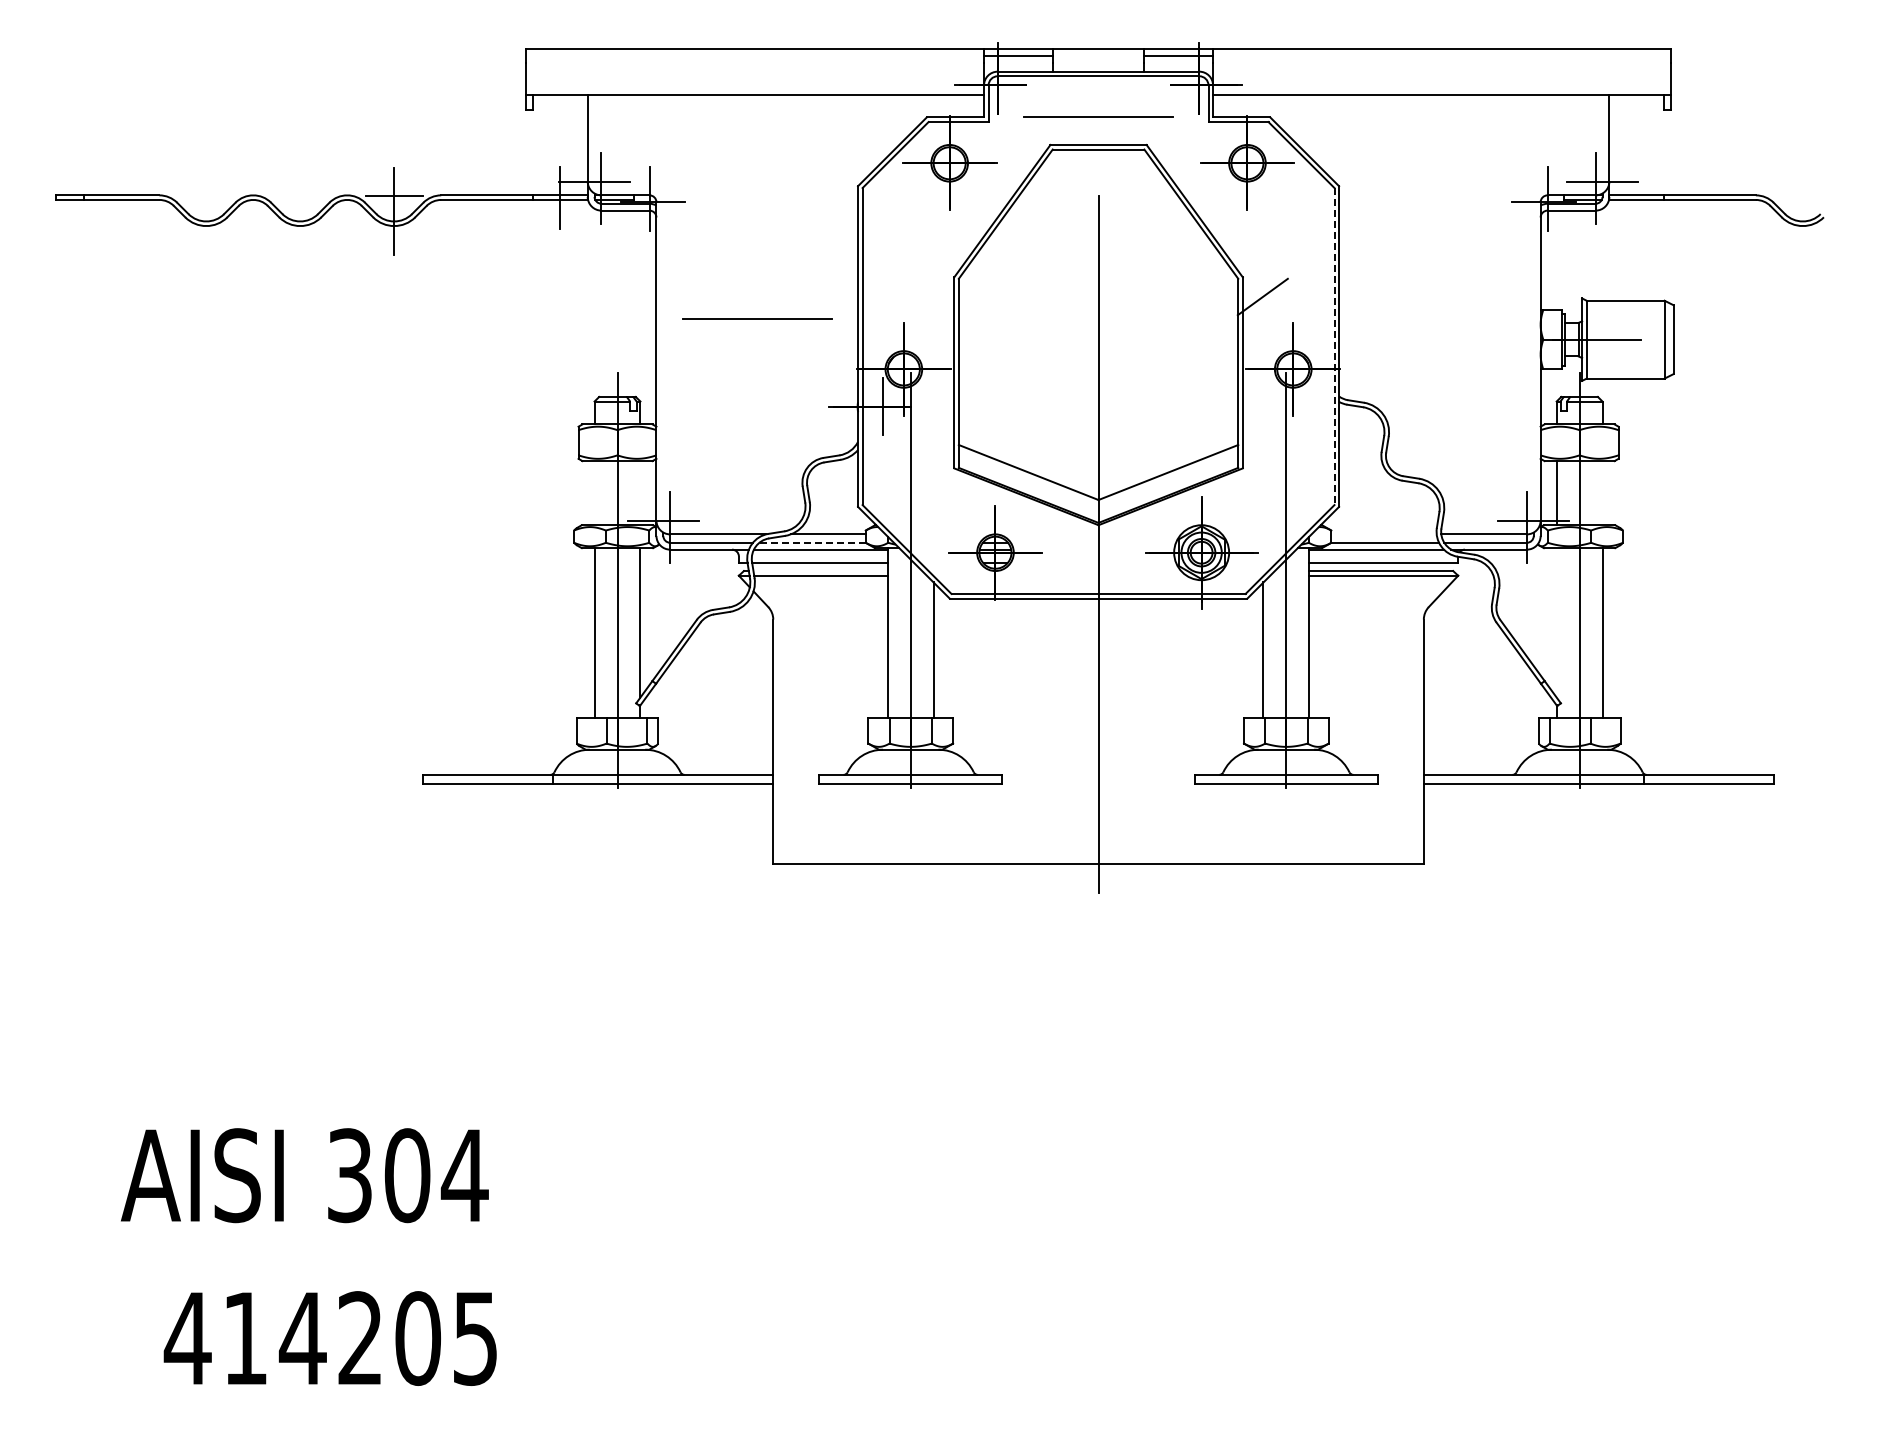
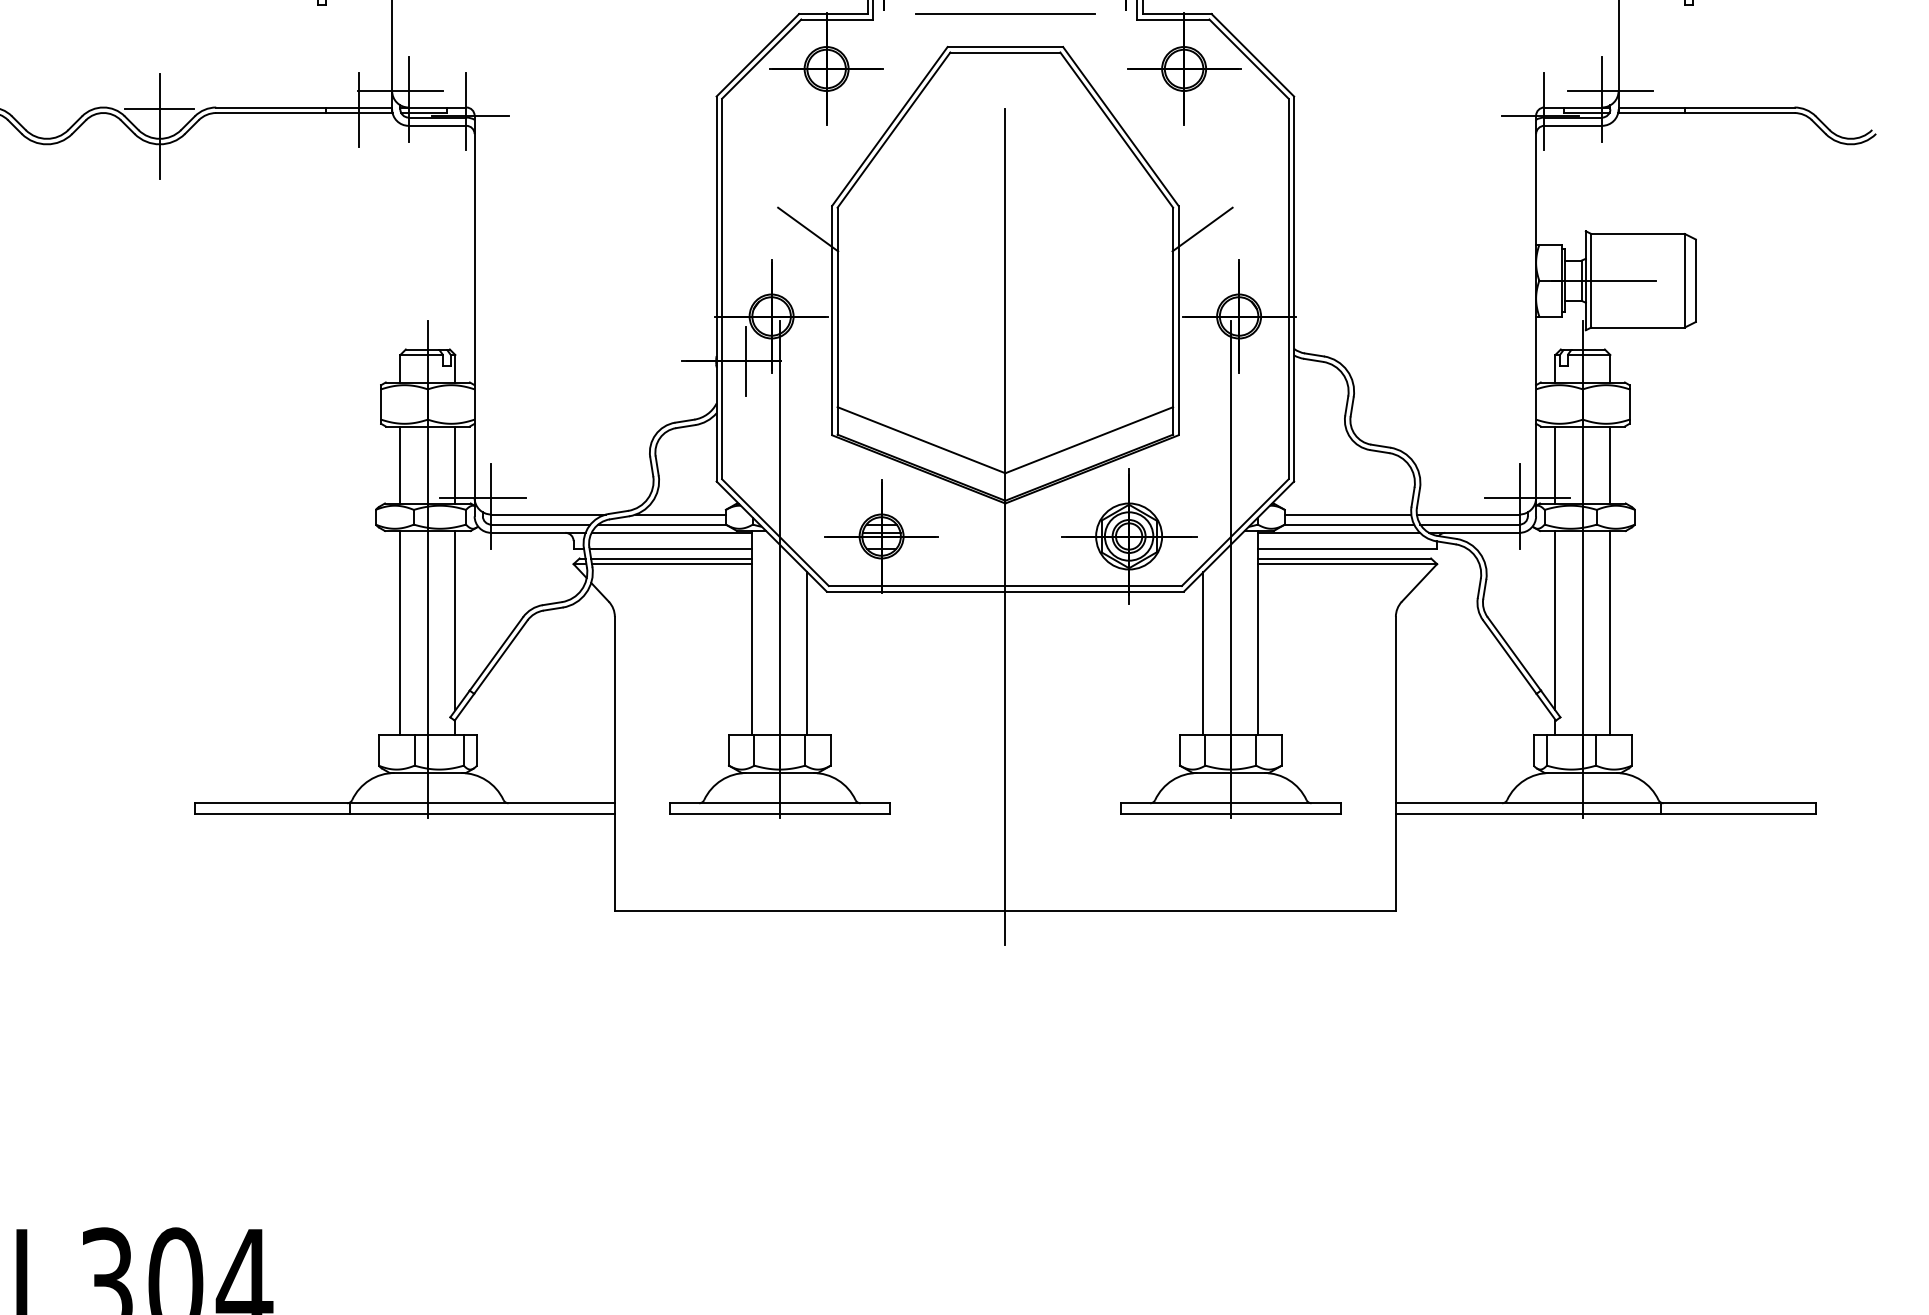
line: (934, 296) -> (808, 228), added
line: (757, 318) -> (595, 255), removed
line: (1334, 346) -> (1288, 288), dashed -> solid
line: (594, 493) -> (400, 465), added
line: (640, 493) -> (455, 465), added
line: (1602, 493) -> (1610, 465), added
line: (1383, 534) -> (1347, 514), added
line: (812, 542) -> (661, 524), dashed -> solid
line: (820, 571) -> (671, 559), added
line: (1556, 622) -> (1555, 620), added

